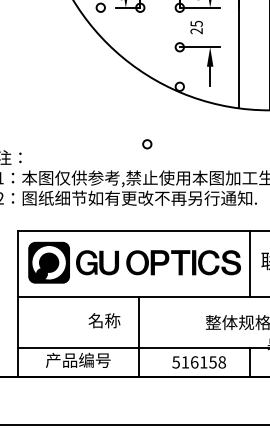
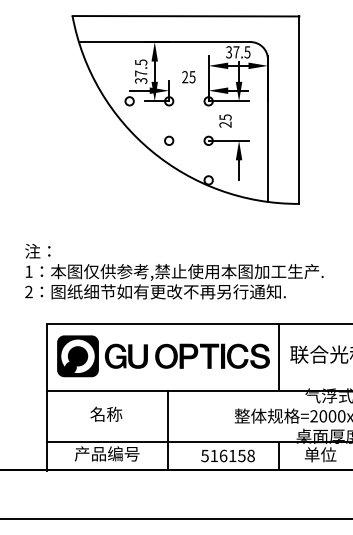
circle: (147, 143) -> (169, 140), moved
text: (104, 319) -> (106, 413), moved

